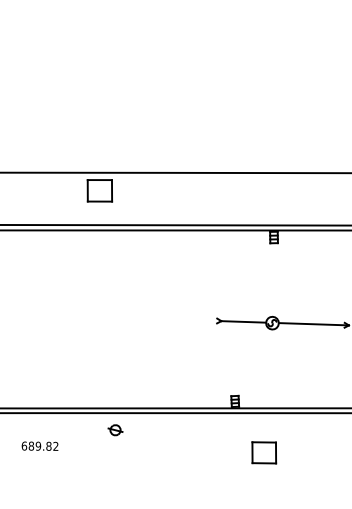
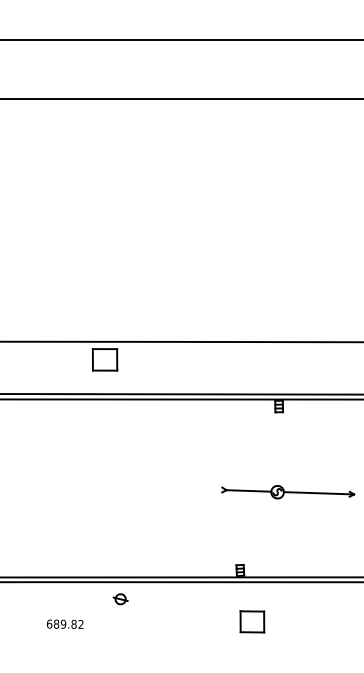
text: (40, 445) -> (65, 623), moved
part: (264, 452) -> (252, 621), moved

